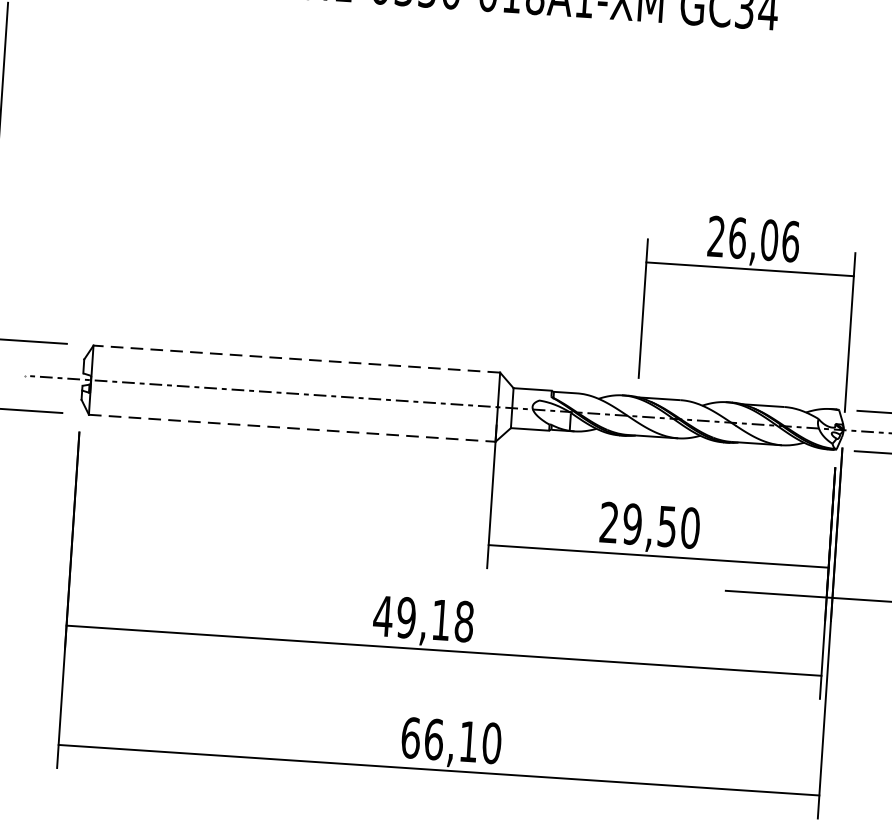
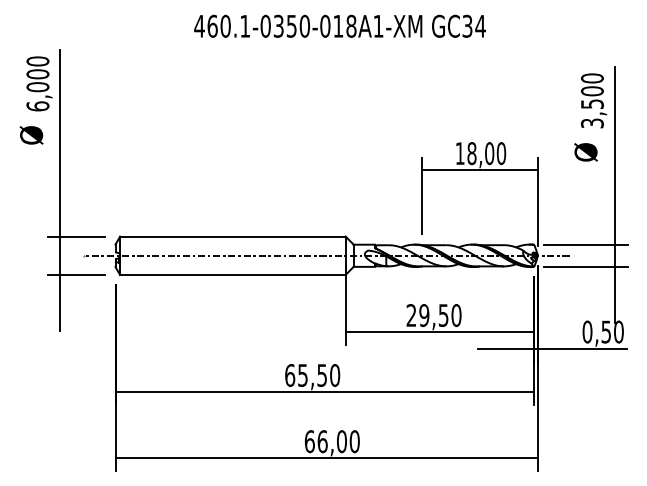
text: (753, 238) -> (480, 153), 26,06 -> 18,00
line: (296, 358) -> (232, 236), dashed -> solid
line: (291, 427) -> (232, 274), dashed -> solid
text: (423, 619) -> (312, 375), 49,18 -> 65,50
text: (468, 741) -> (341, 441), 66,10 -> 66,00

